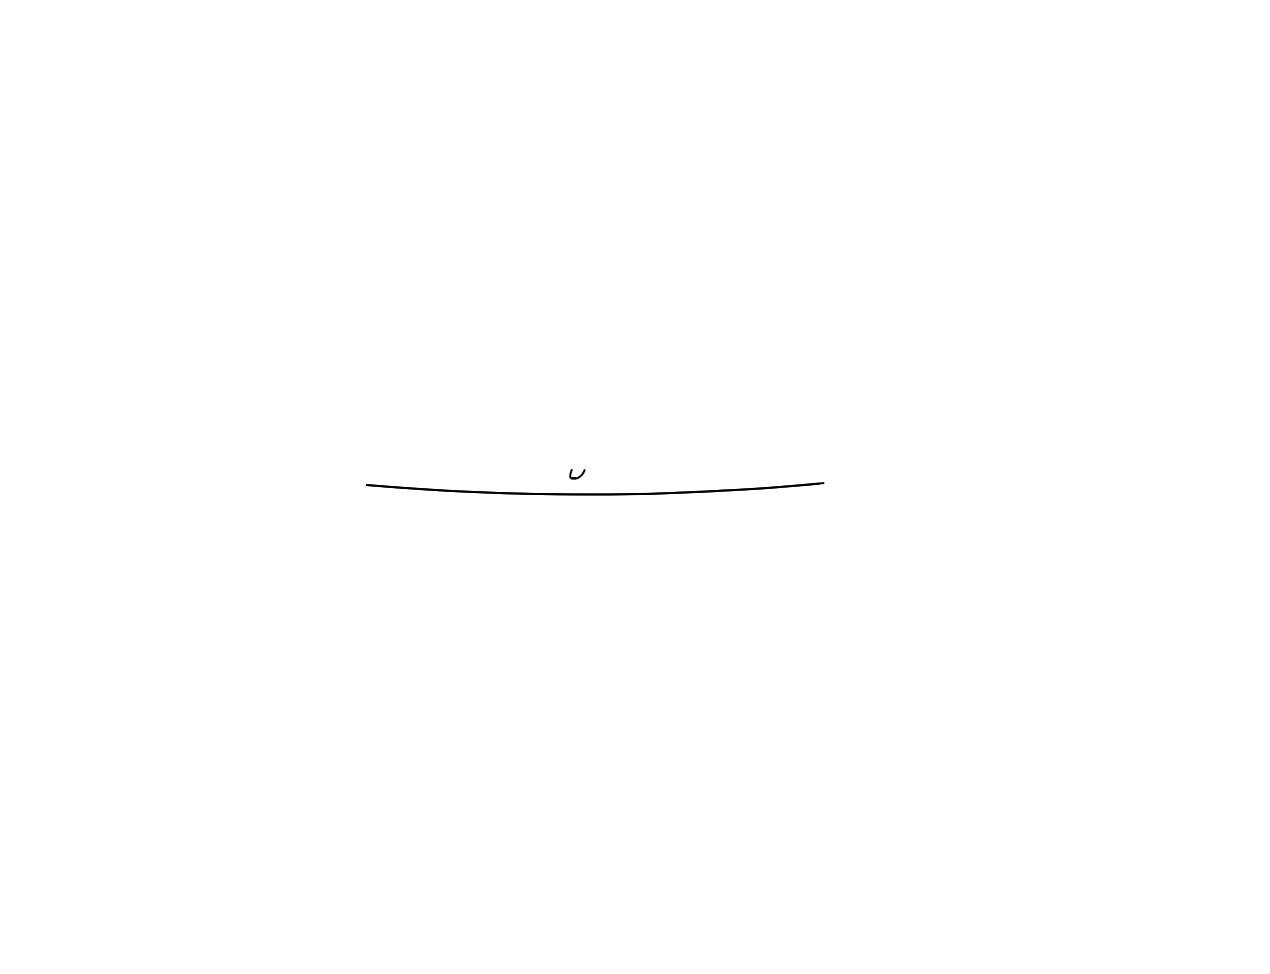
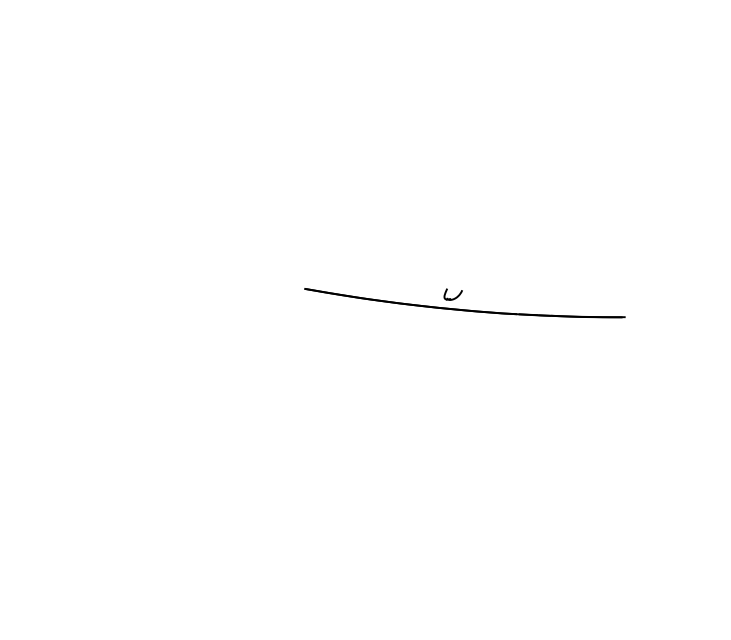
part: (577, 473) -> (453, 294), size x1.67

